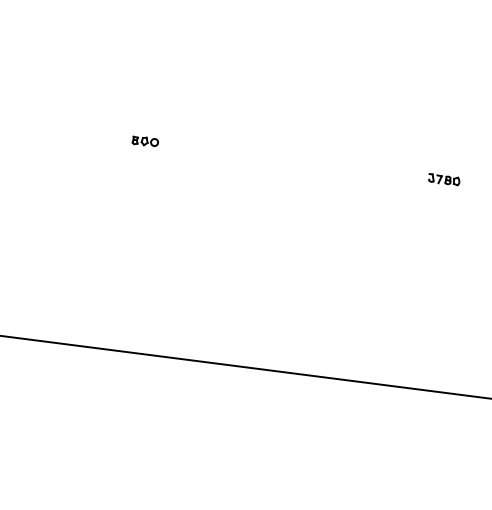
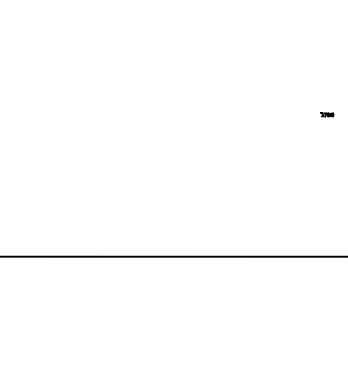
part: (144, 141) -> (124, 114), removed
part: (444, 179) -> (327, 114), size x0.6

